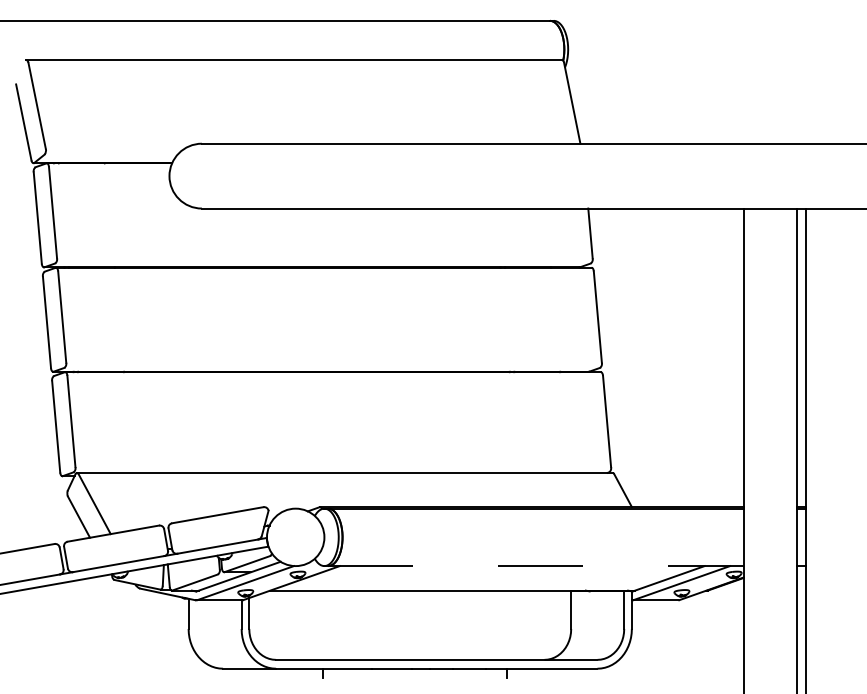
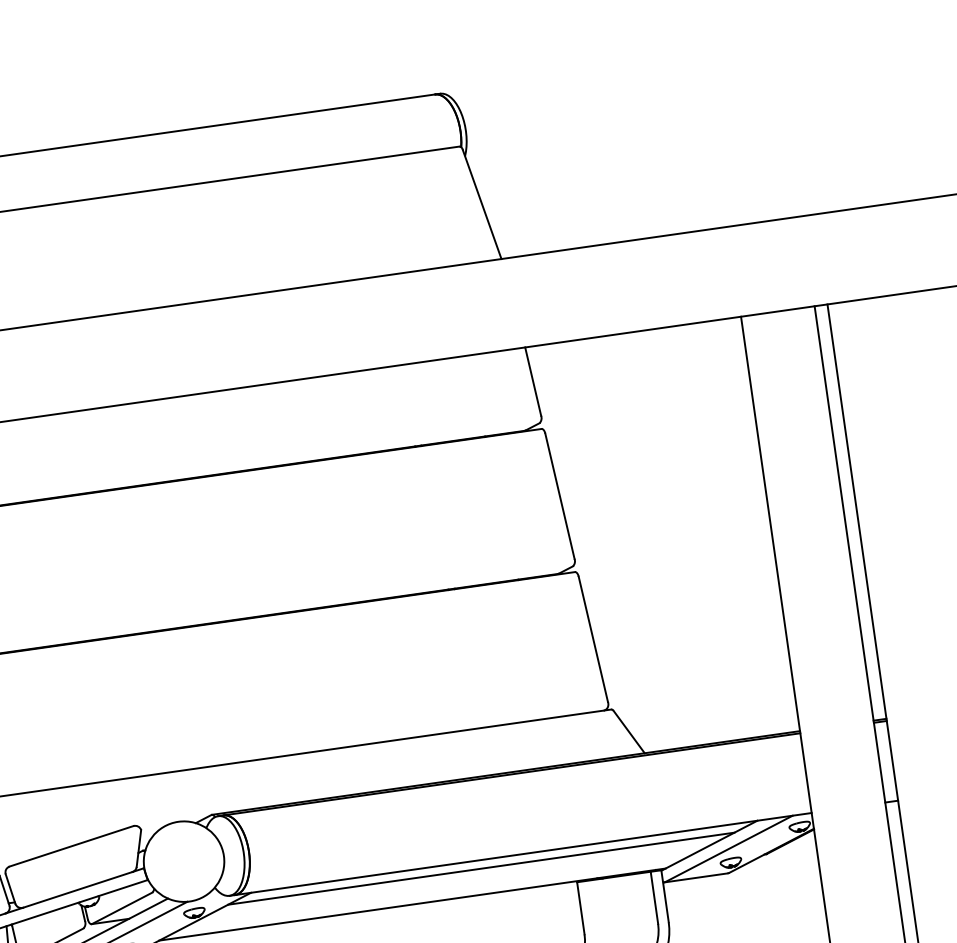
line: (536, 566) -> (524, 854), dashed -> solid
line: (504, 572) -> (480, 869), added

